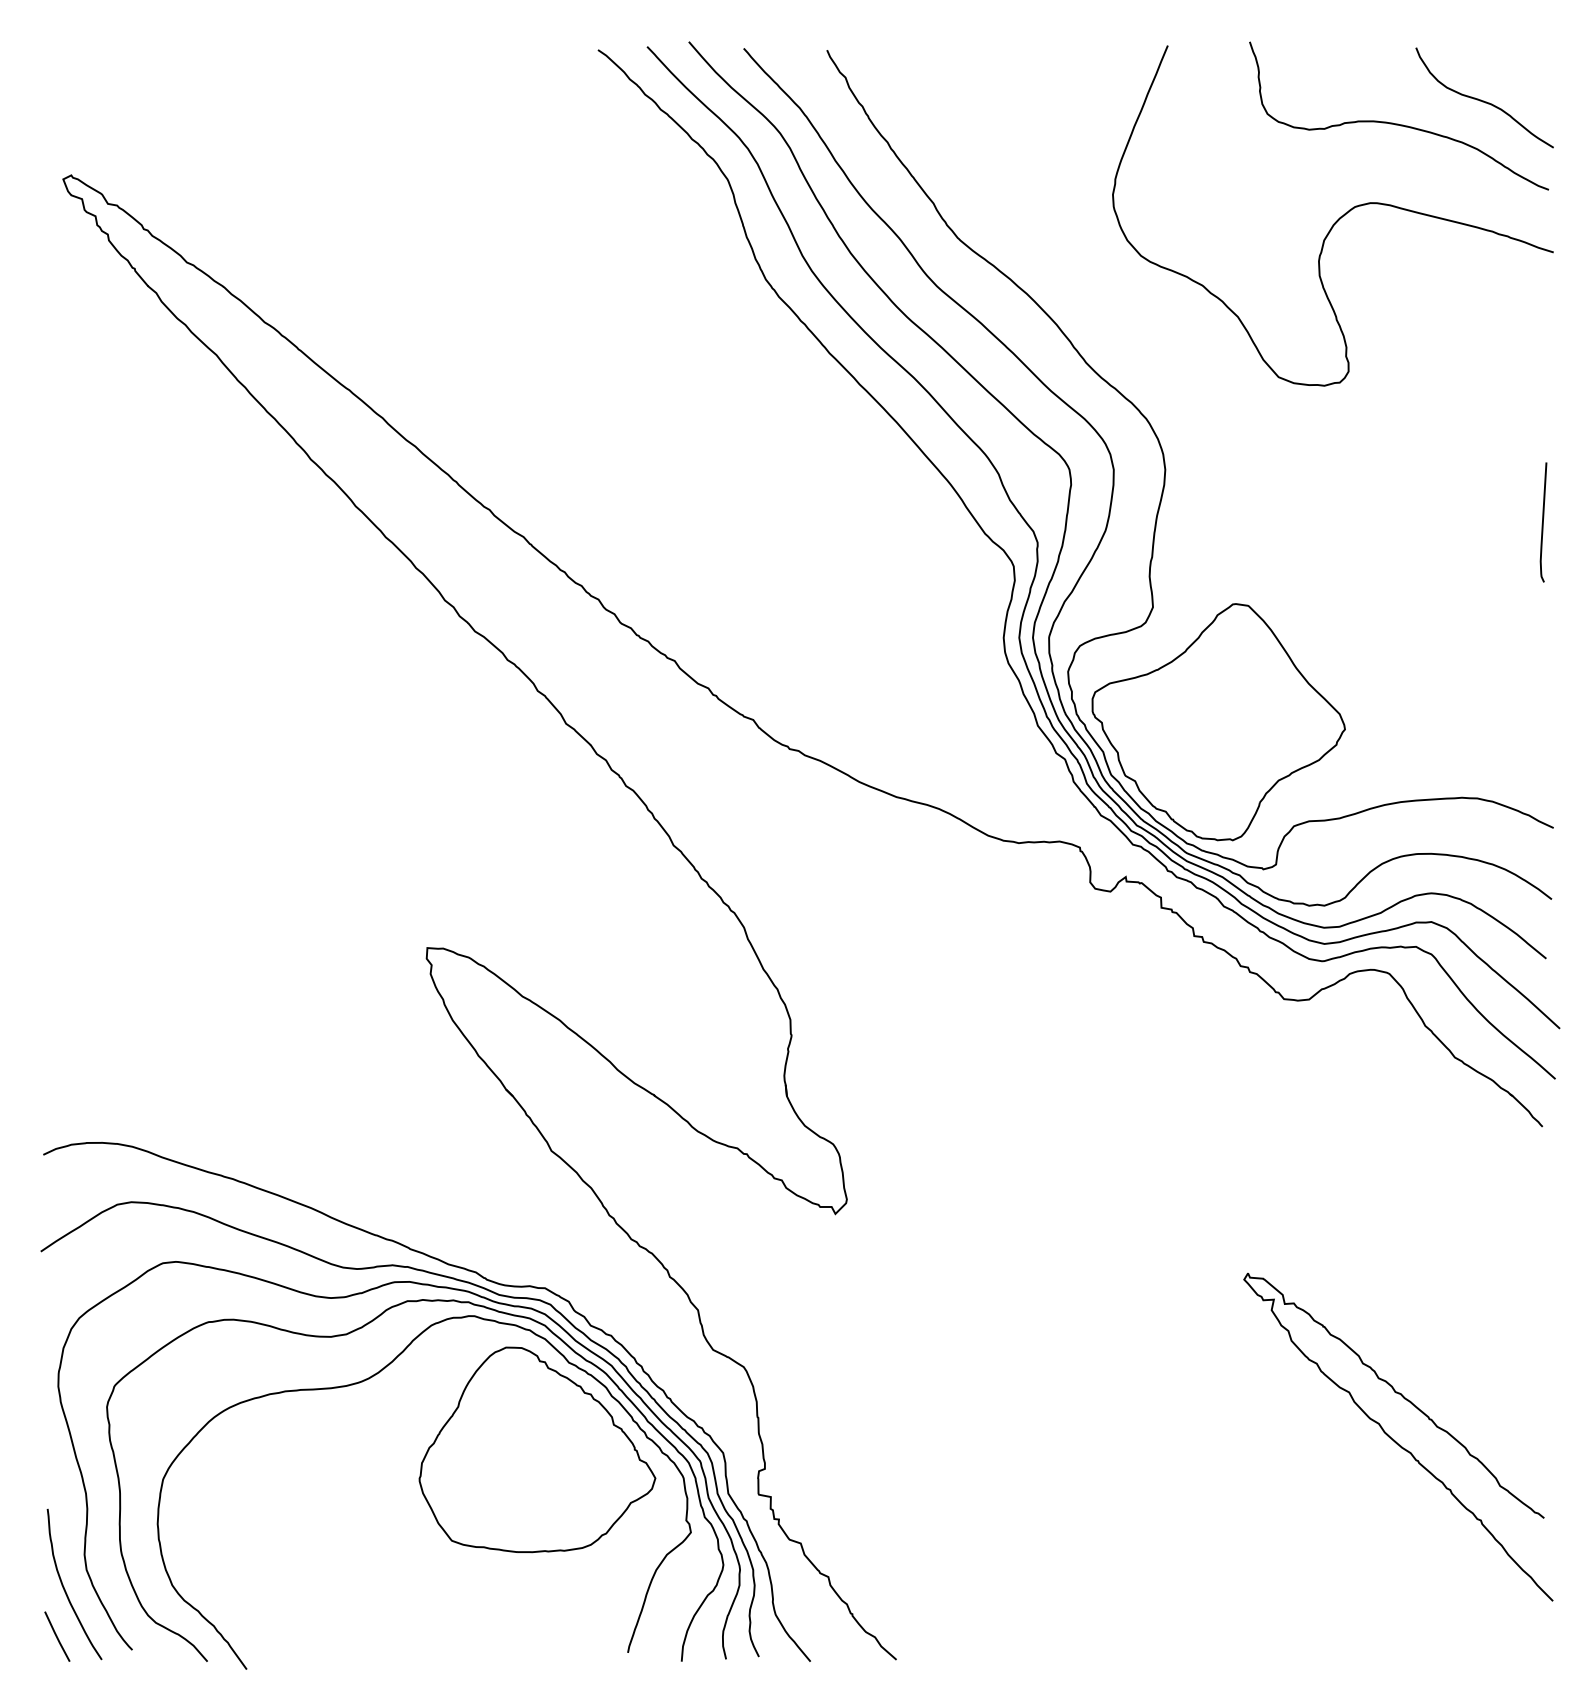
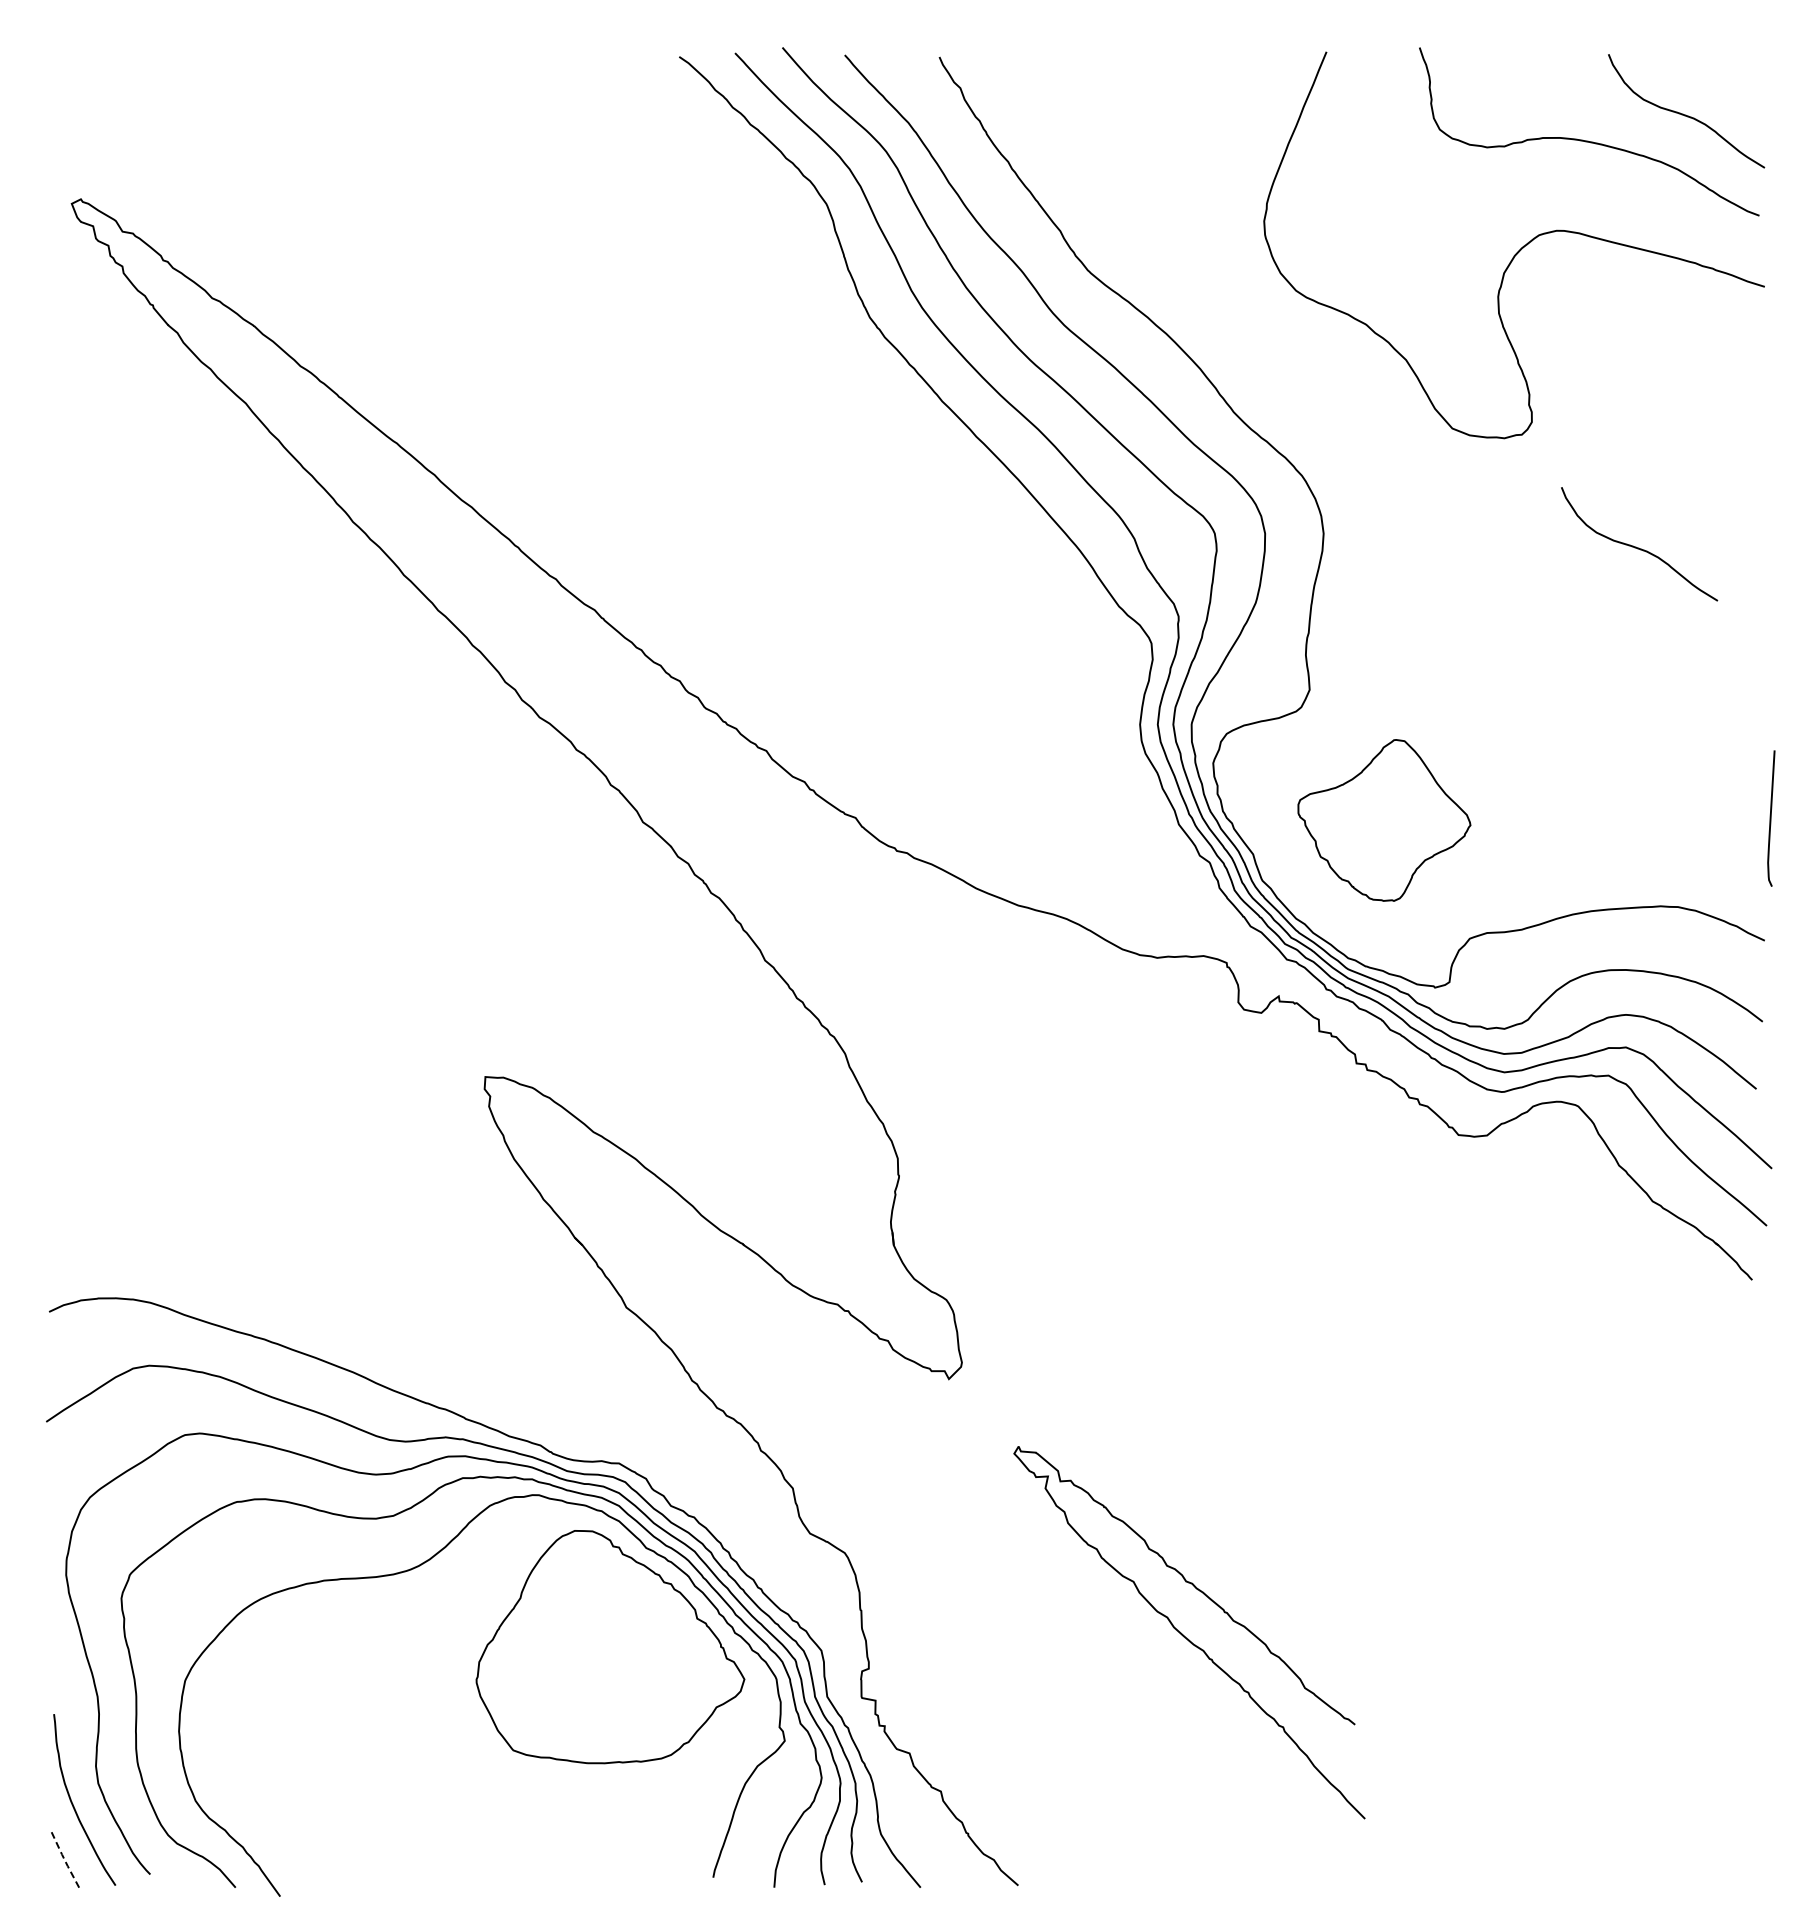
curve: (1442, 481) -> (1638, 547), added
curve: (1543, 522) -> (1771, 818), moved
part: (1218, 722) -> (1384, 820), size x0.6
curve: (1394, 1440) -> (1185, 1636), moved
line: (56, 1636) -> (64, 1859), solid -> dashed

